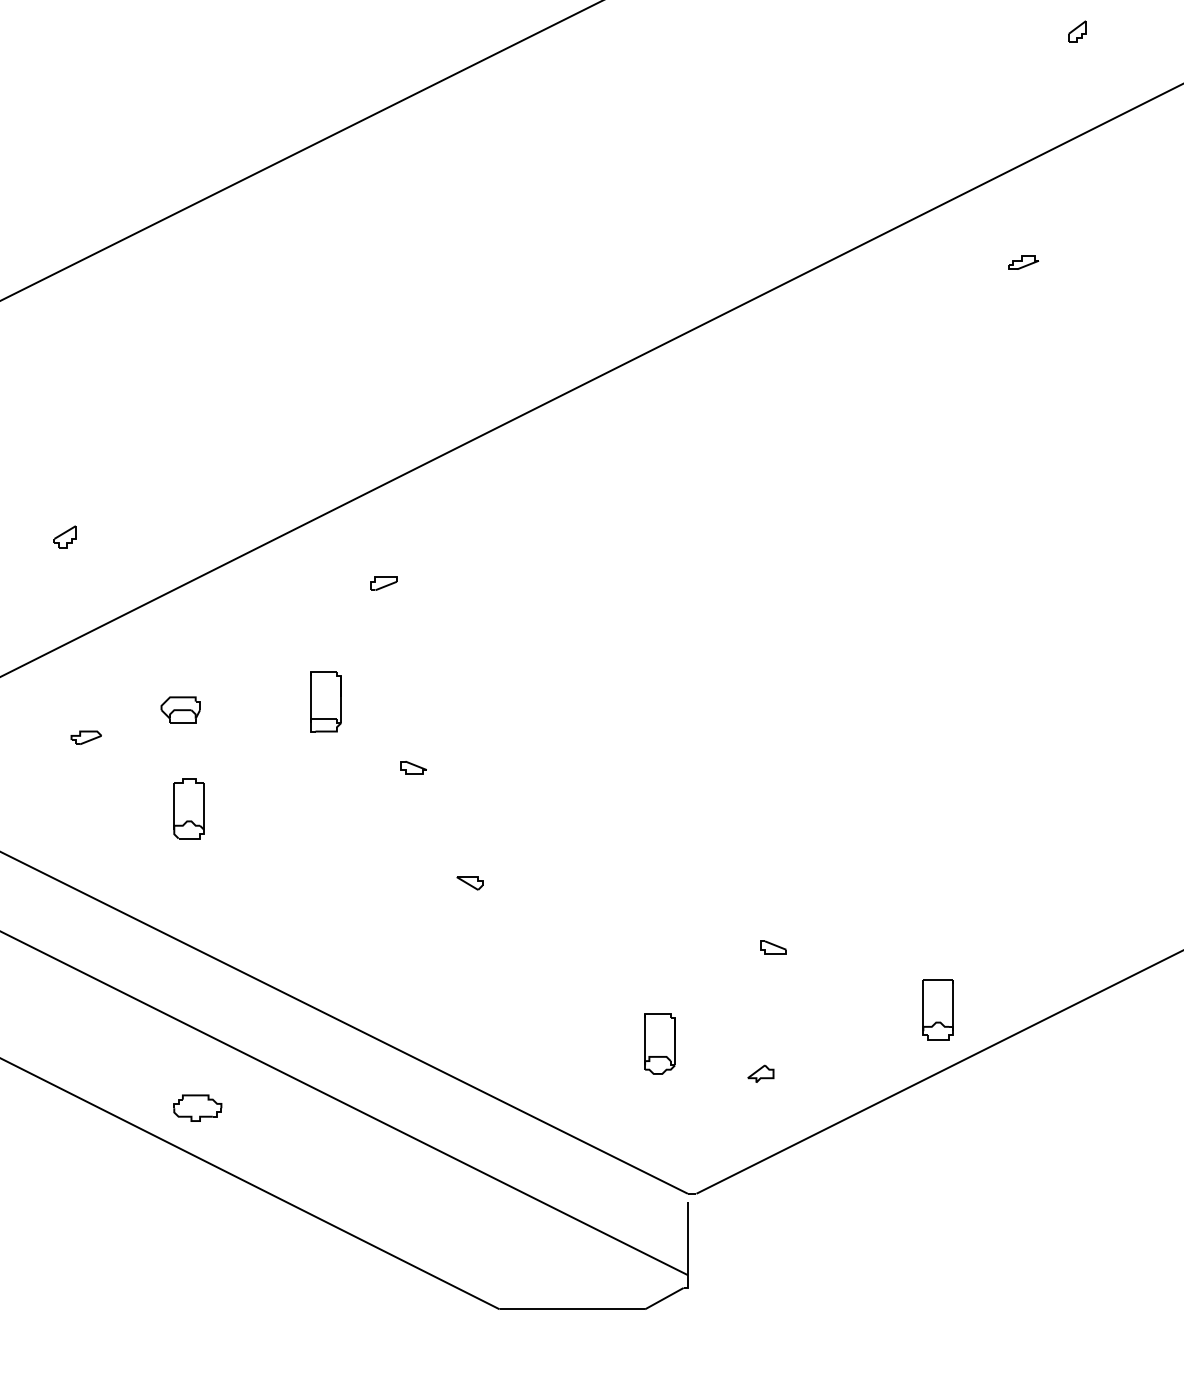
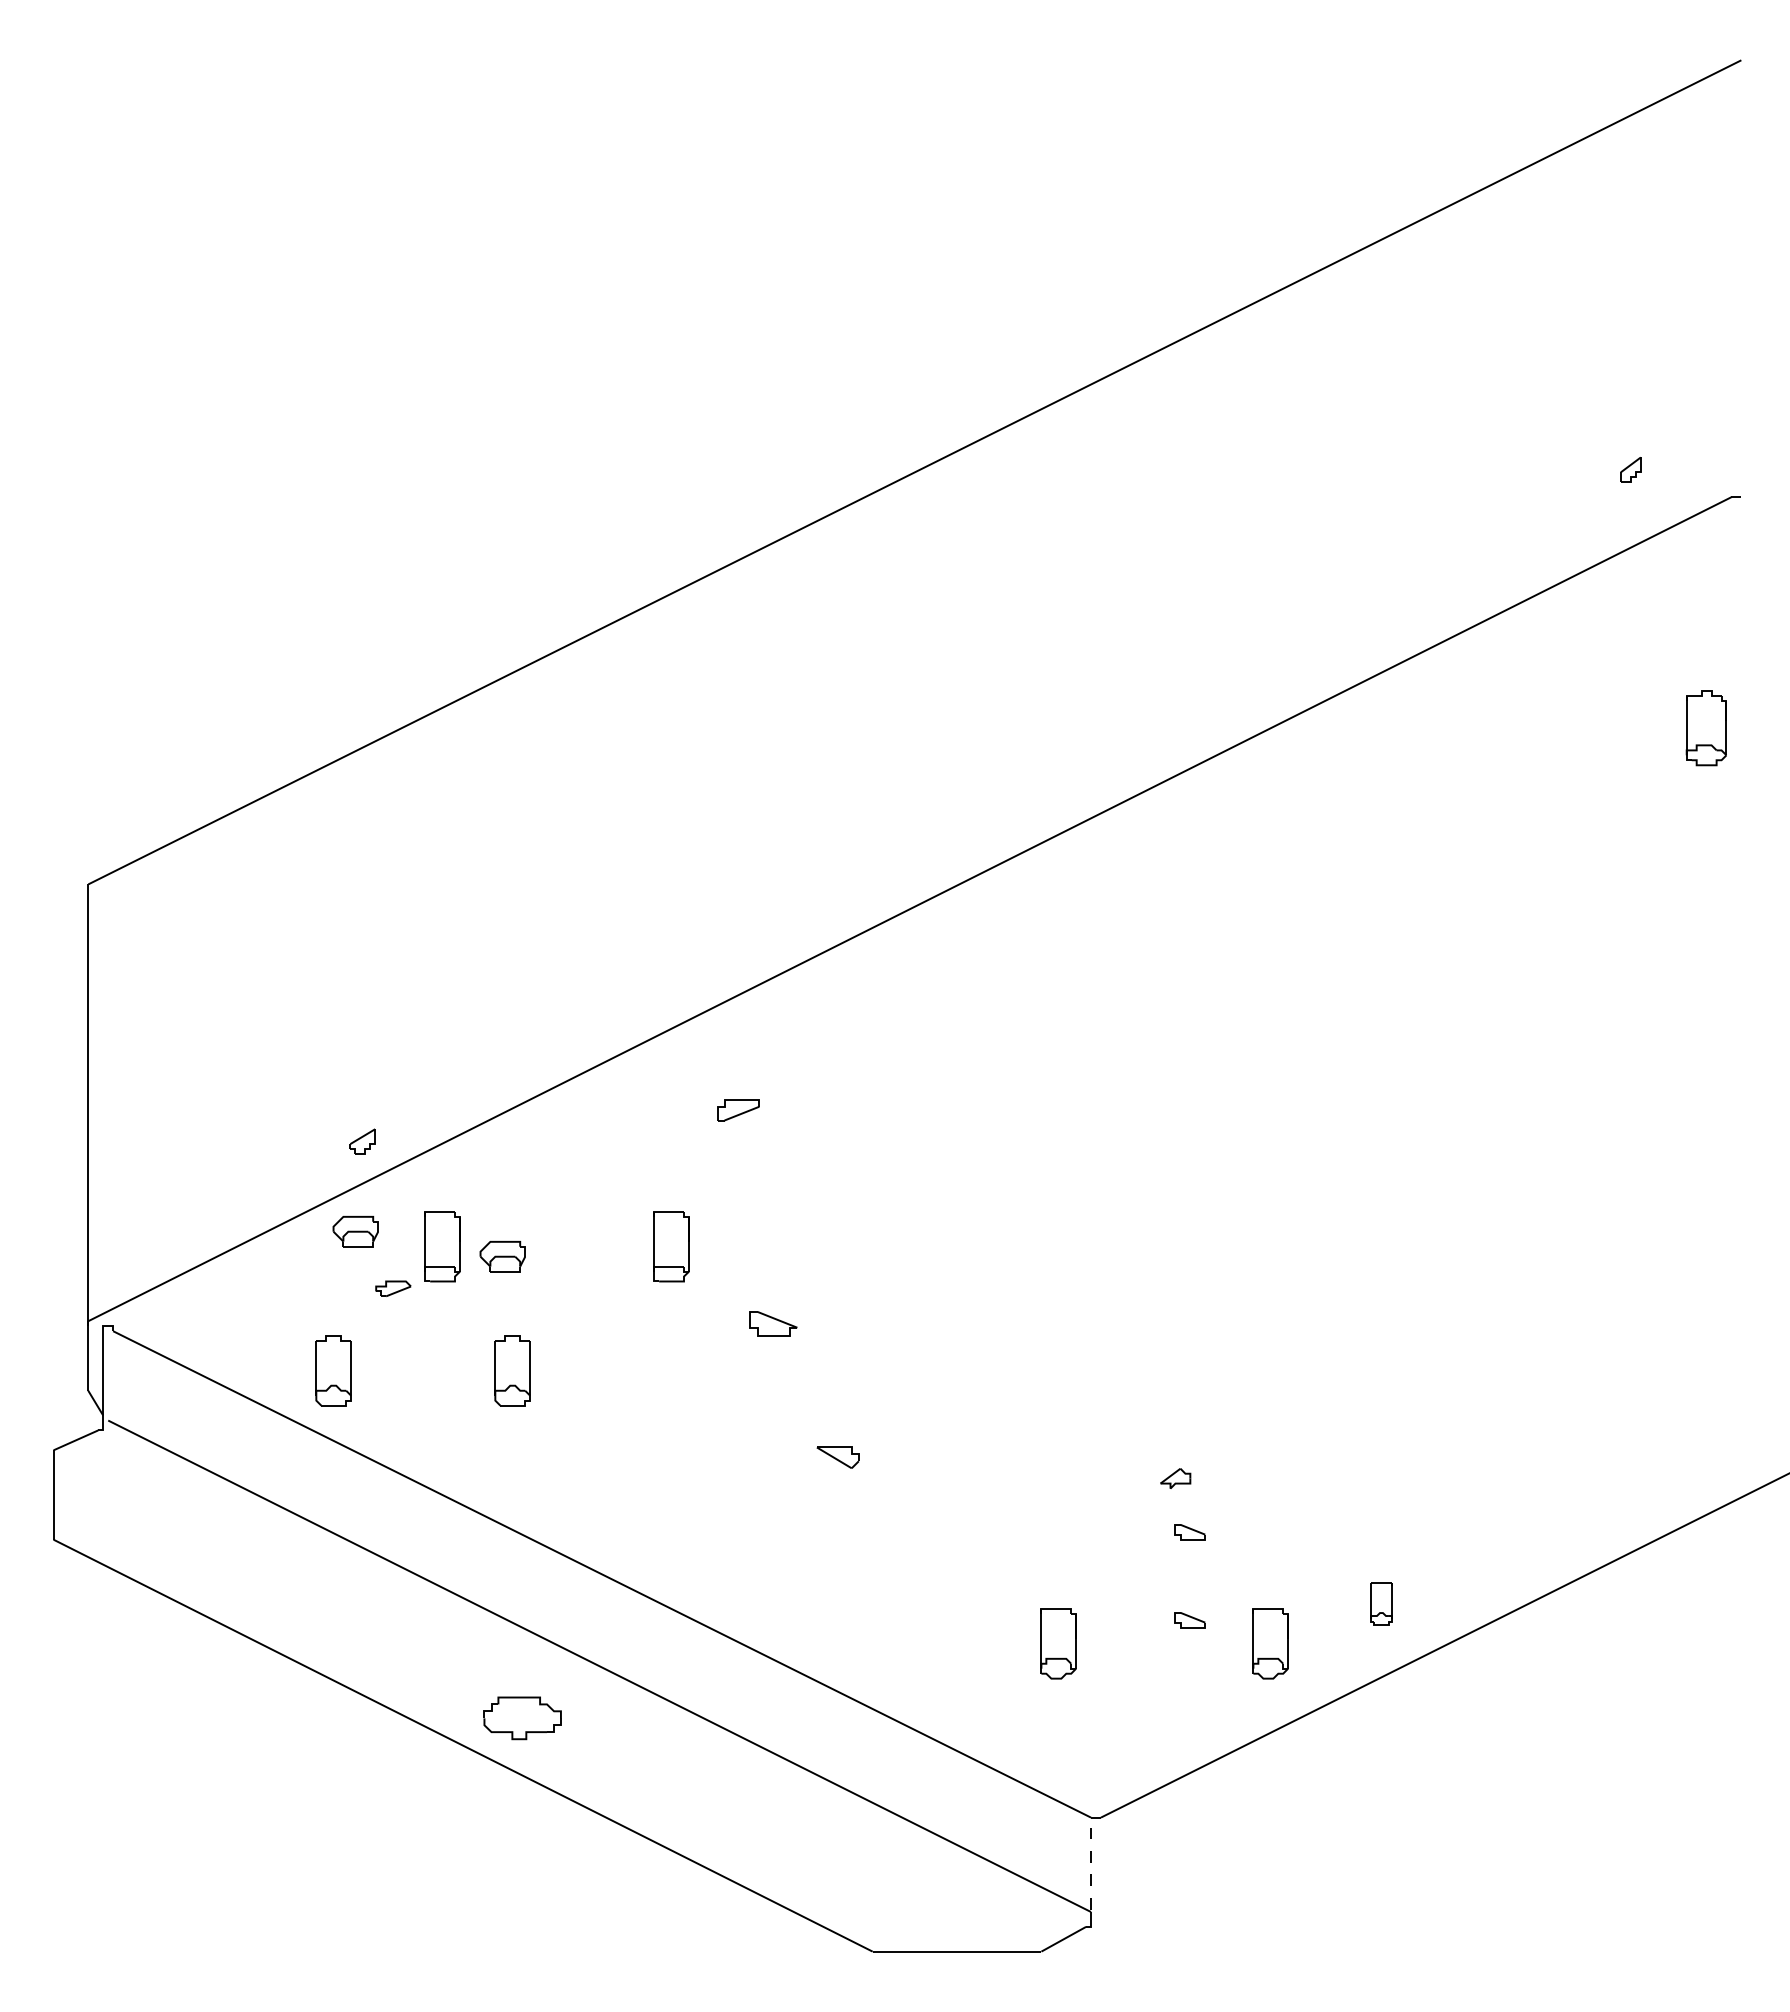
part: (1077, 31) -> (1630, 469), moved
part: (1023, 262) -> (1480, 737), removed
part: (64, 536) -> (362, 1141), moved
part: (383, 584) -> (738, 1110), size x1.4
part: (53, 688) -> (355, 1231), added
part: (128, 701) -> (442, 1246), added
part: (413, 767) -> (772, 1323), size x1.6
part: (34, 808) -> (333, 1370), added
part: (469, 883) -> (837, 1457), size x1.4
part: (938, 1009) -> (1381, 1603), size x0.6
part: (772, 1023) -> (1189, 1620), added
part: (842, 1043) -> (1270, 1643), added
part: (760, 1073) -> (1175, 1478), moved
part: (197, 1108) -> (522, 1718), size x1.4
line: (688, 1239) -> (1091, 1870), solid -> dashed

